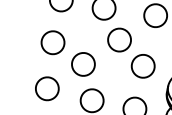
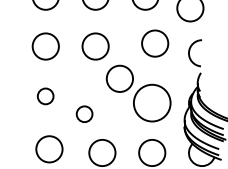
circle: (52, 42) -> (45, 96), size x0.6
circle: (83, 64) -> (84, 114), size x0.6
circle: (143, 66) -> (152, 103), size x1.4

